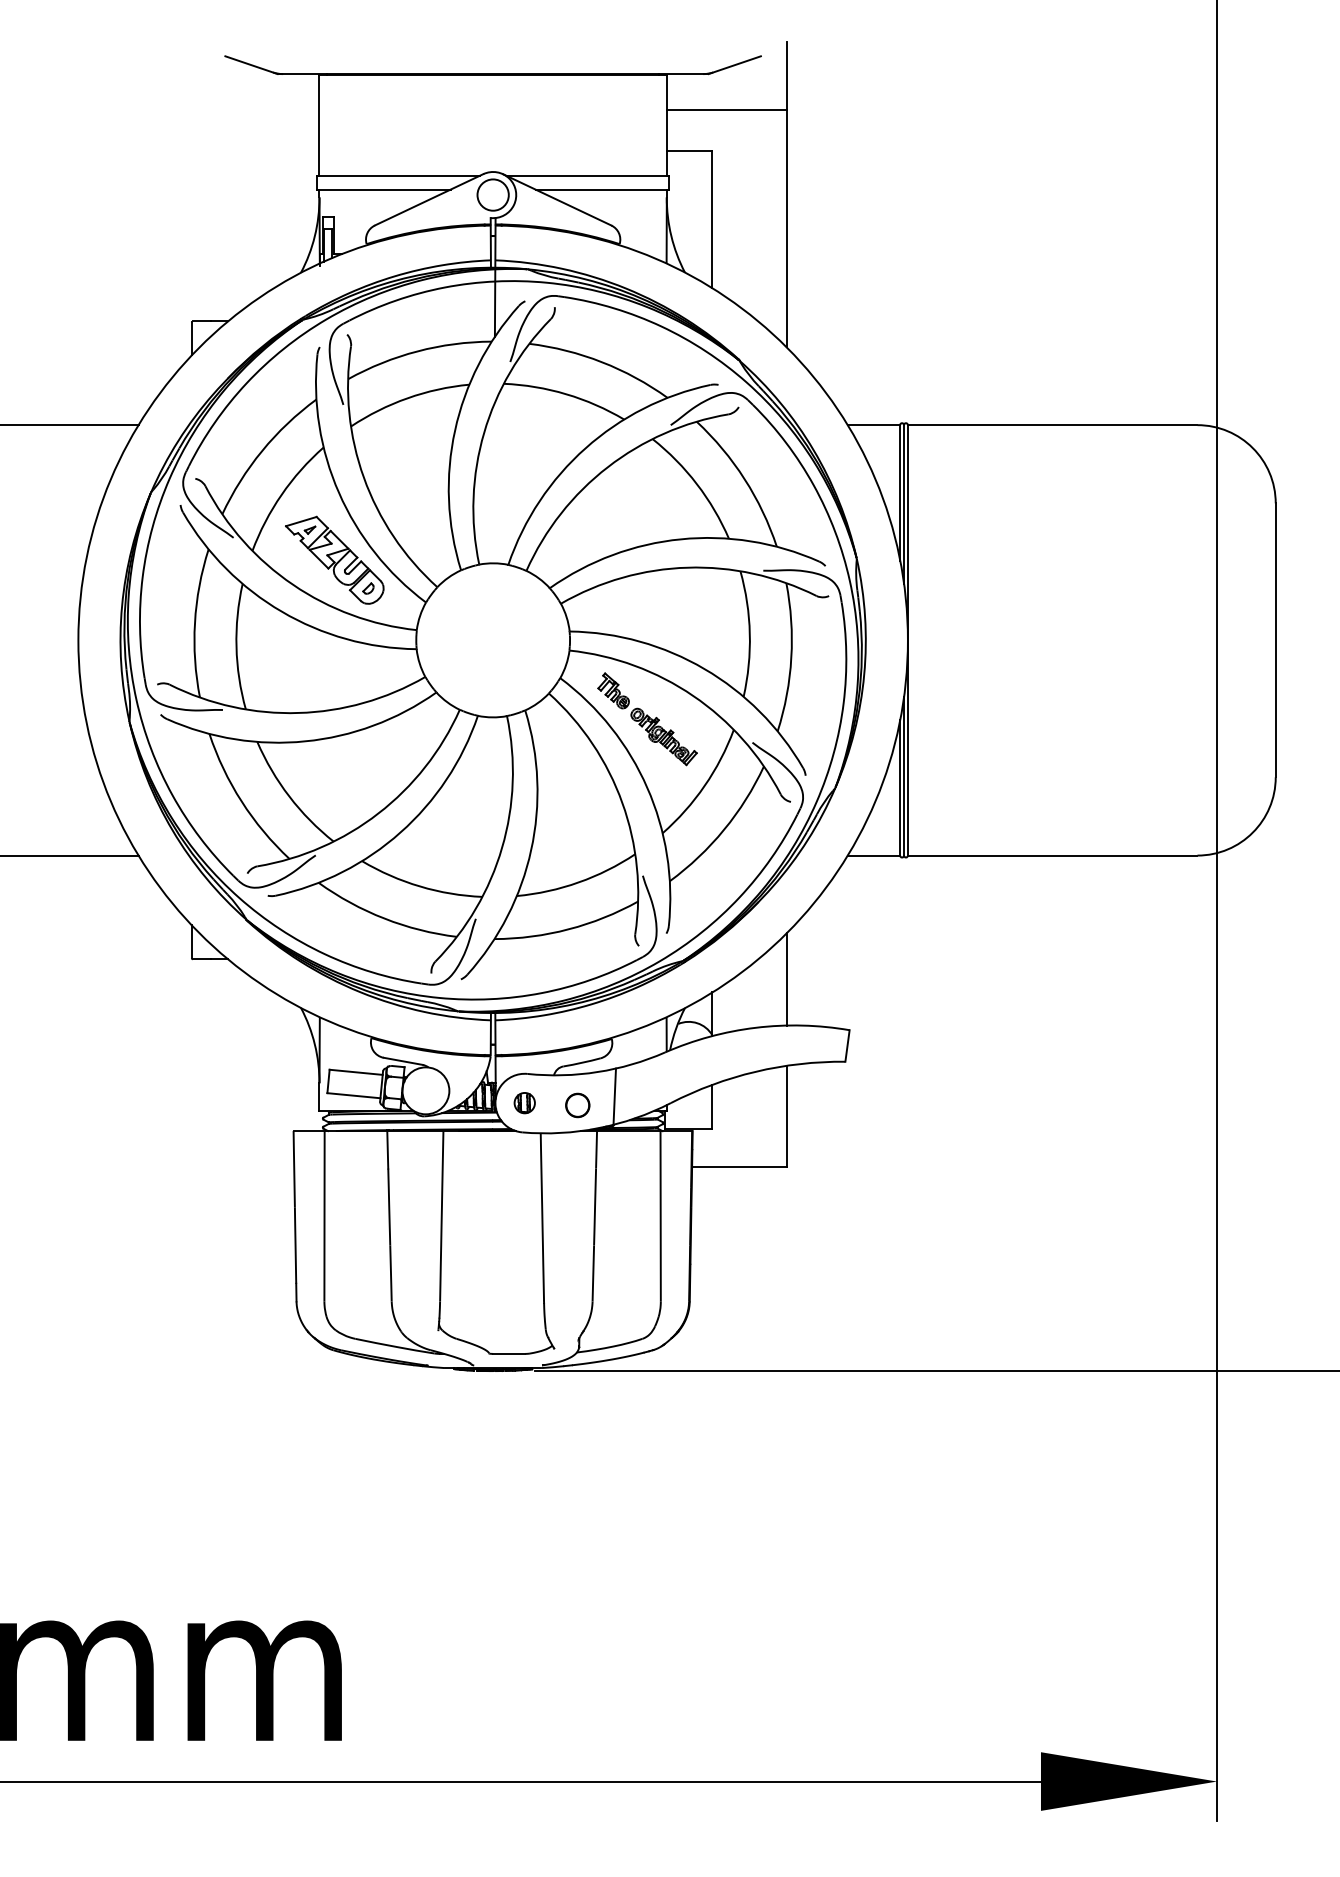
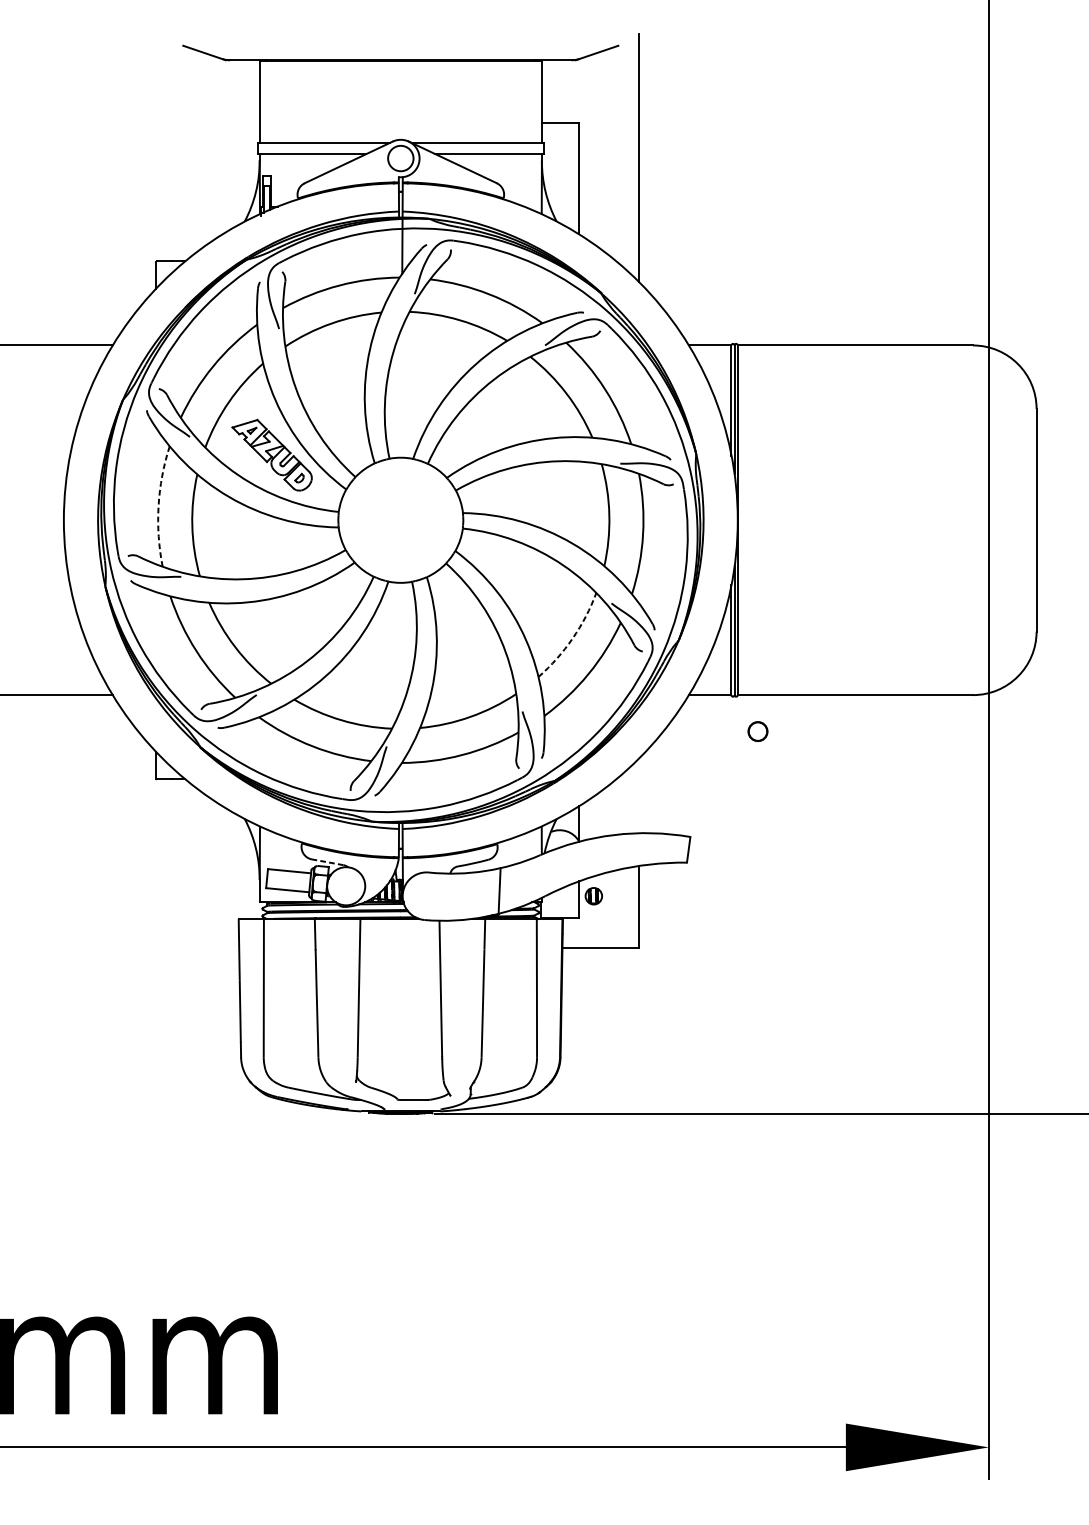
line: (726, 110) -> (590, 89), removed
arc: (194, 622) -> (158, 505), solid -> dashed
part: (647, 719) -> (526, 584), removed
arc: (704, 785) -> (572, 638), solid -> dashed
line: (786, 979) -> (639, 795), removed
line: (403, 1061) -> (327, 862), solid -> dashed
part: (524, 1103) -> (593, 896), moved
part: (577, 1105) -> (757, 731), moved

